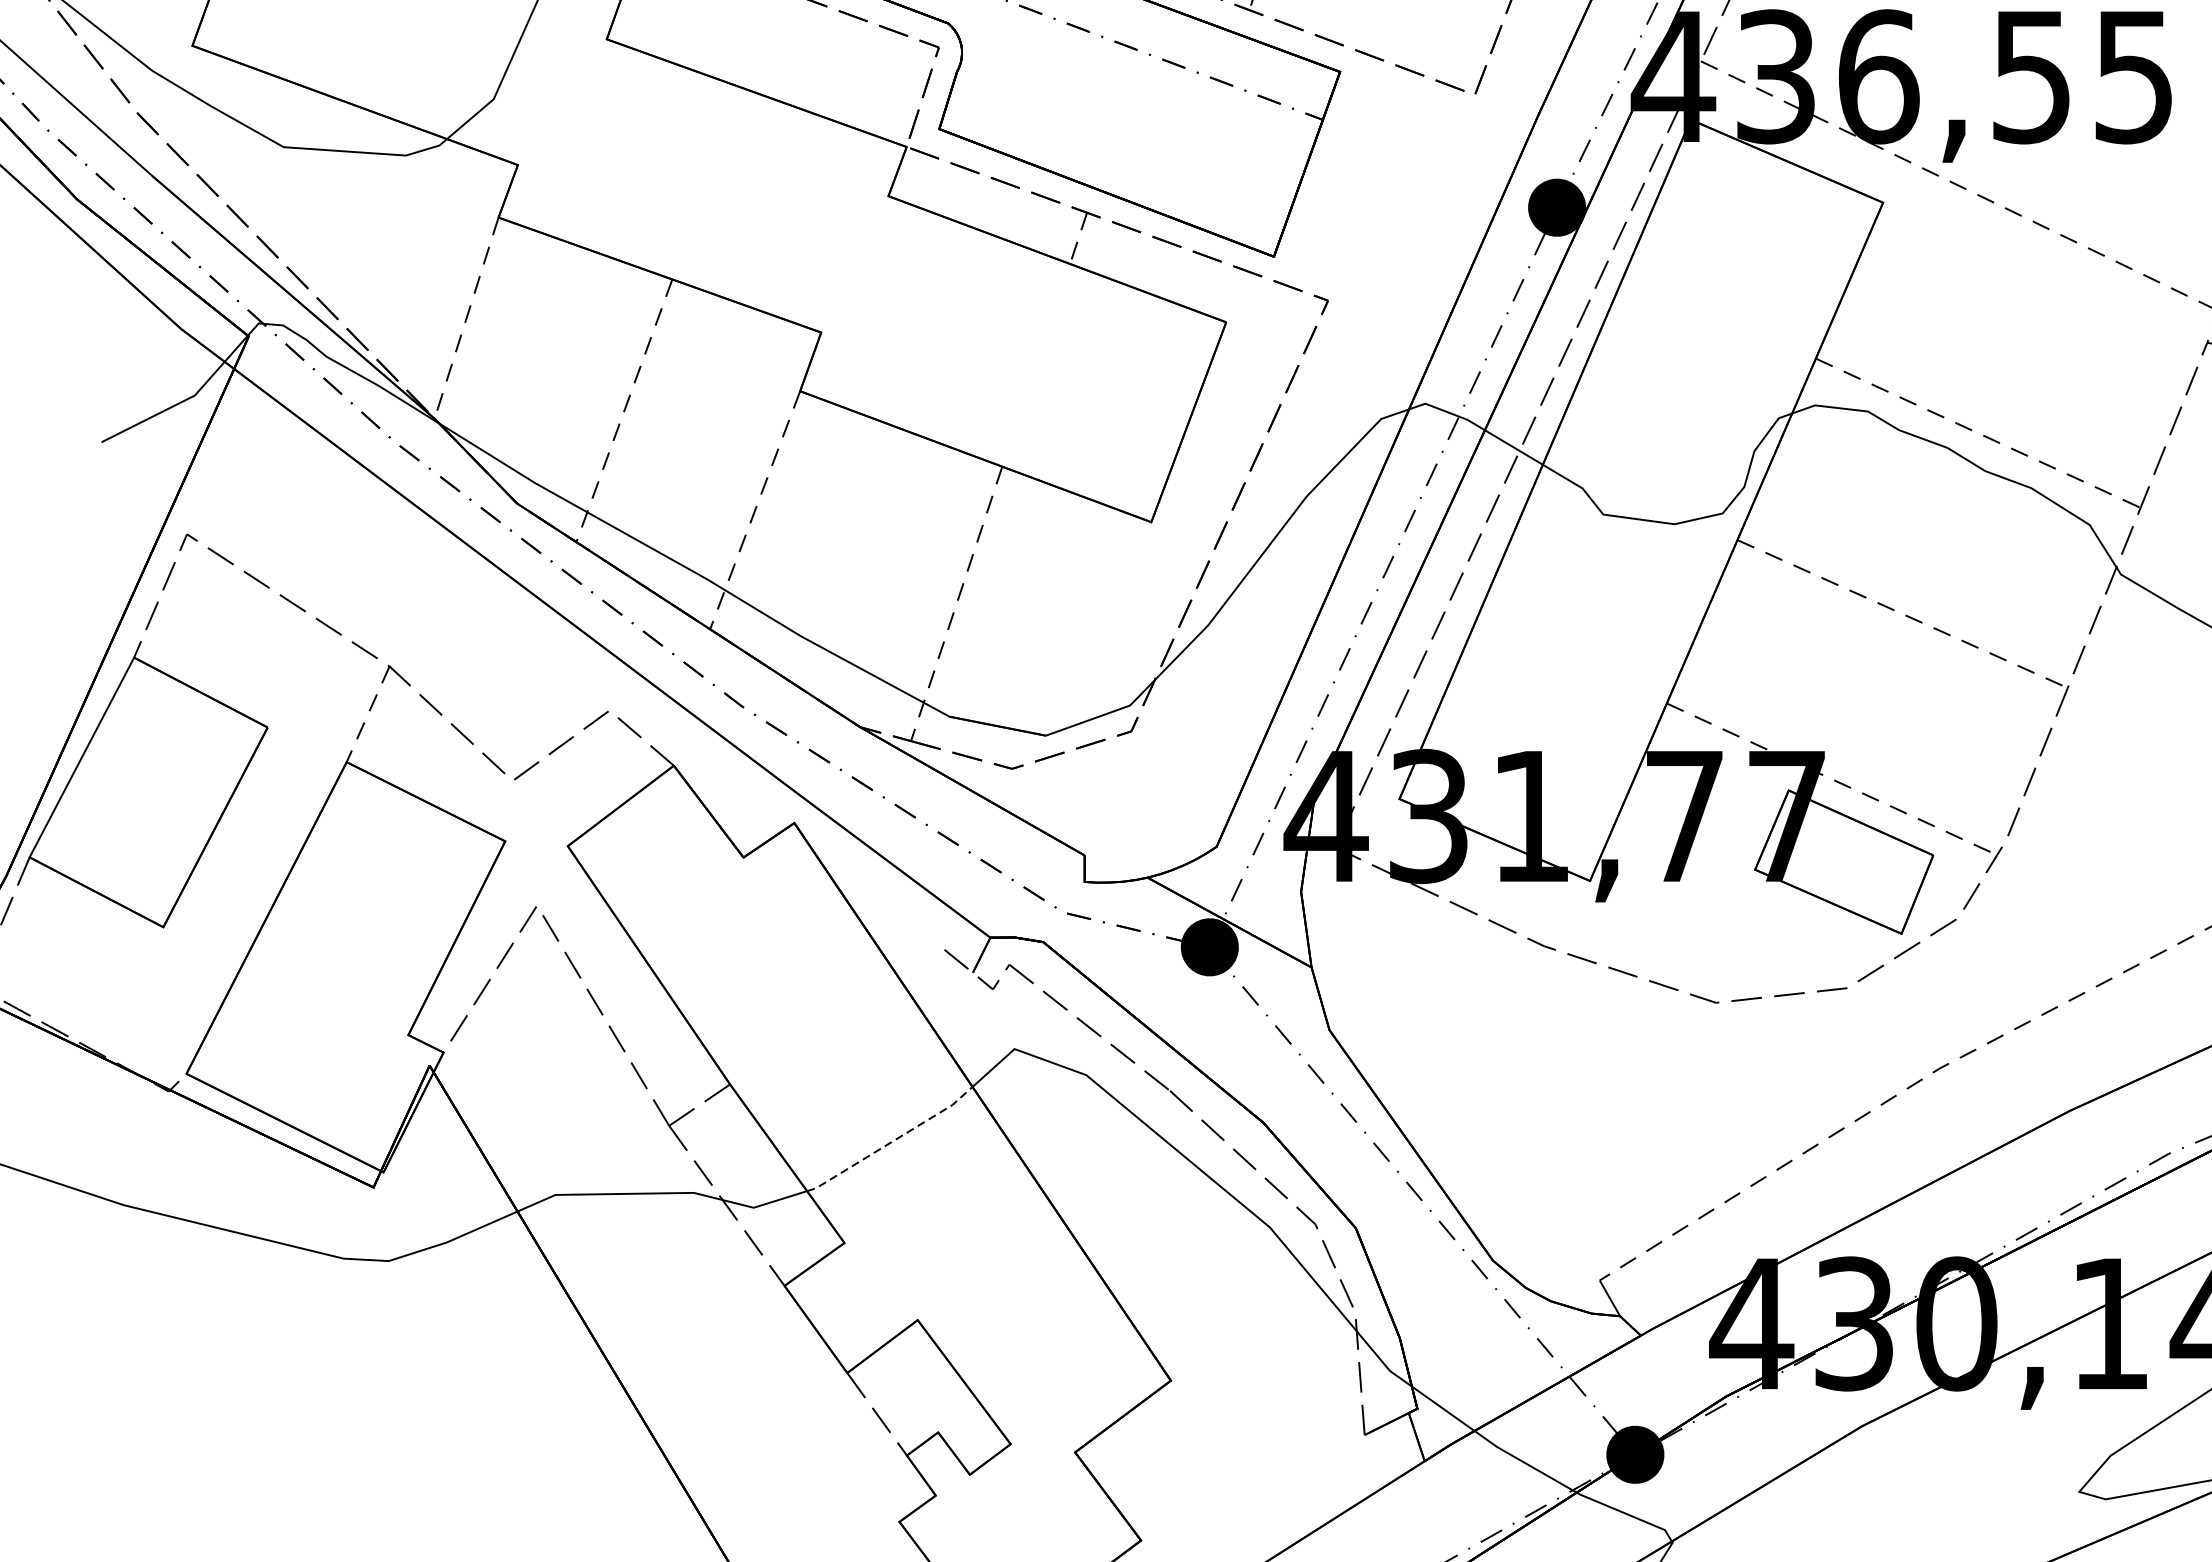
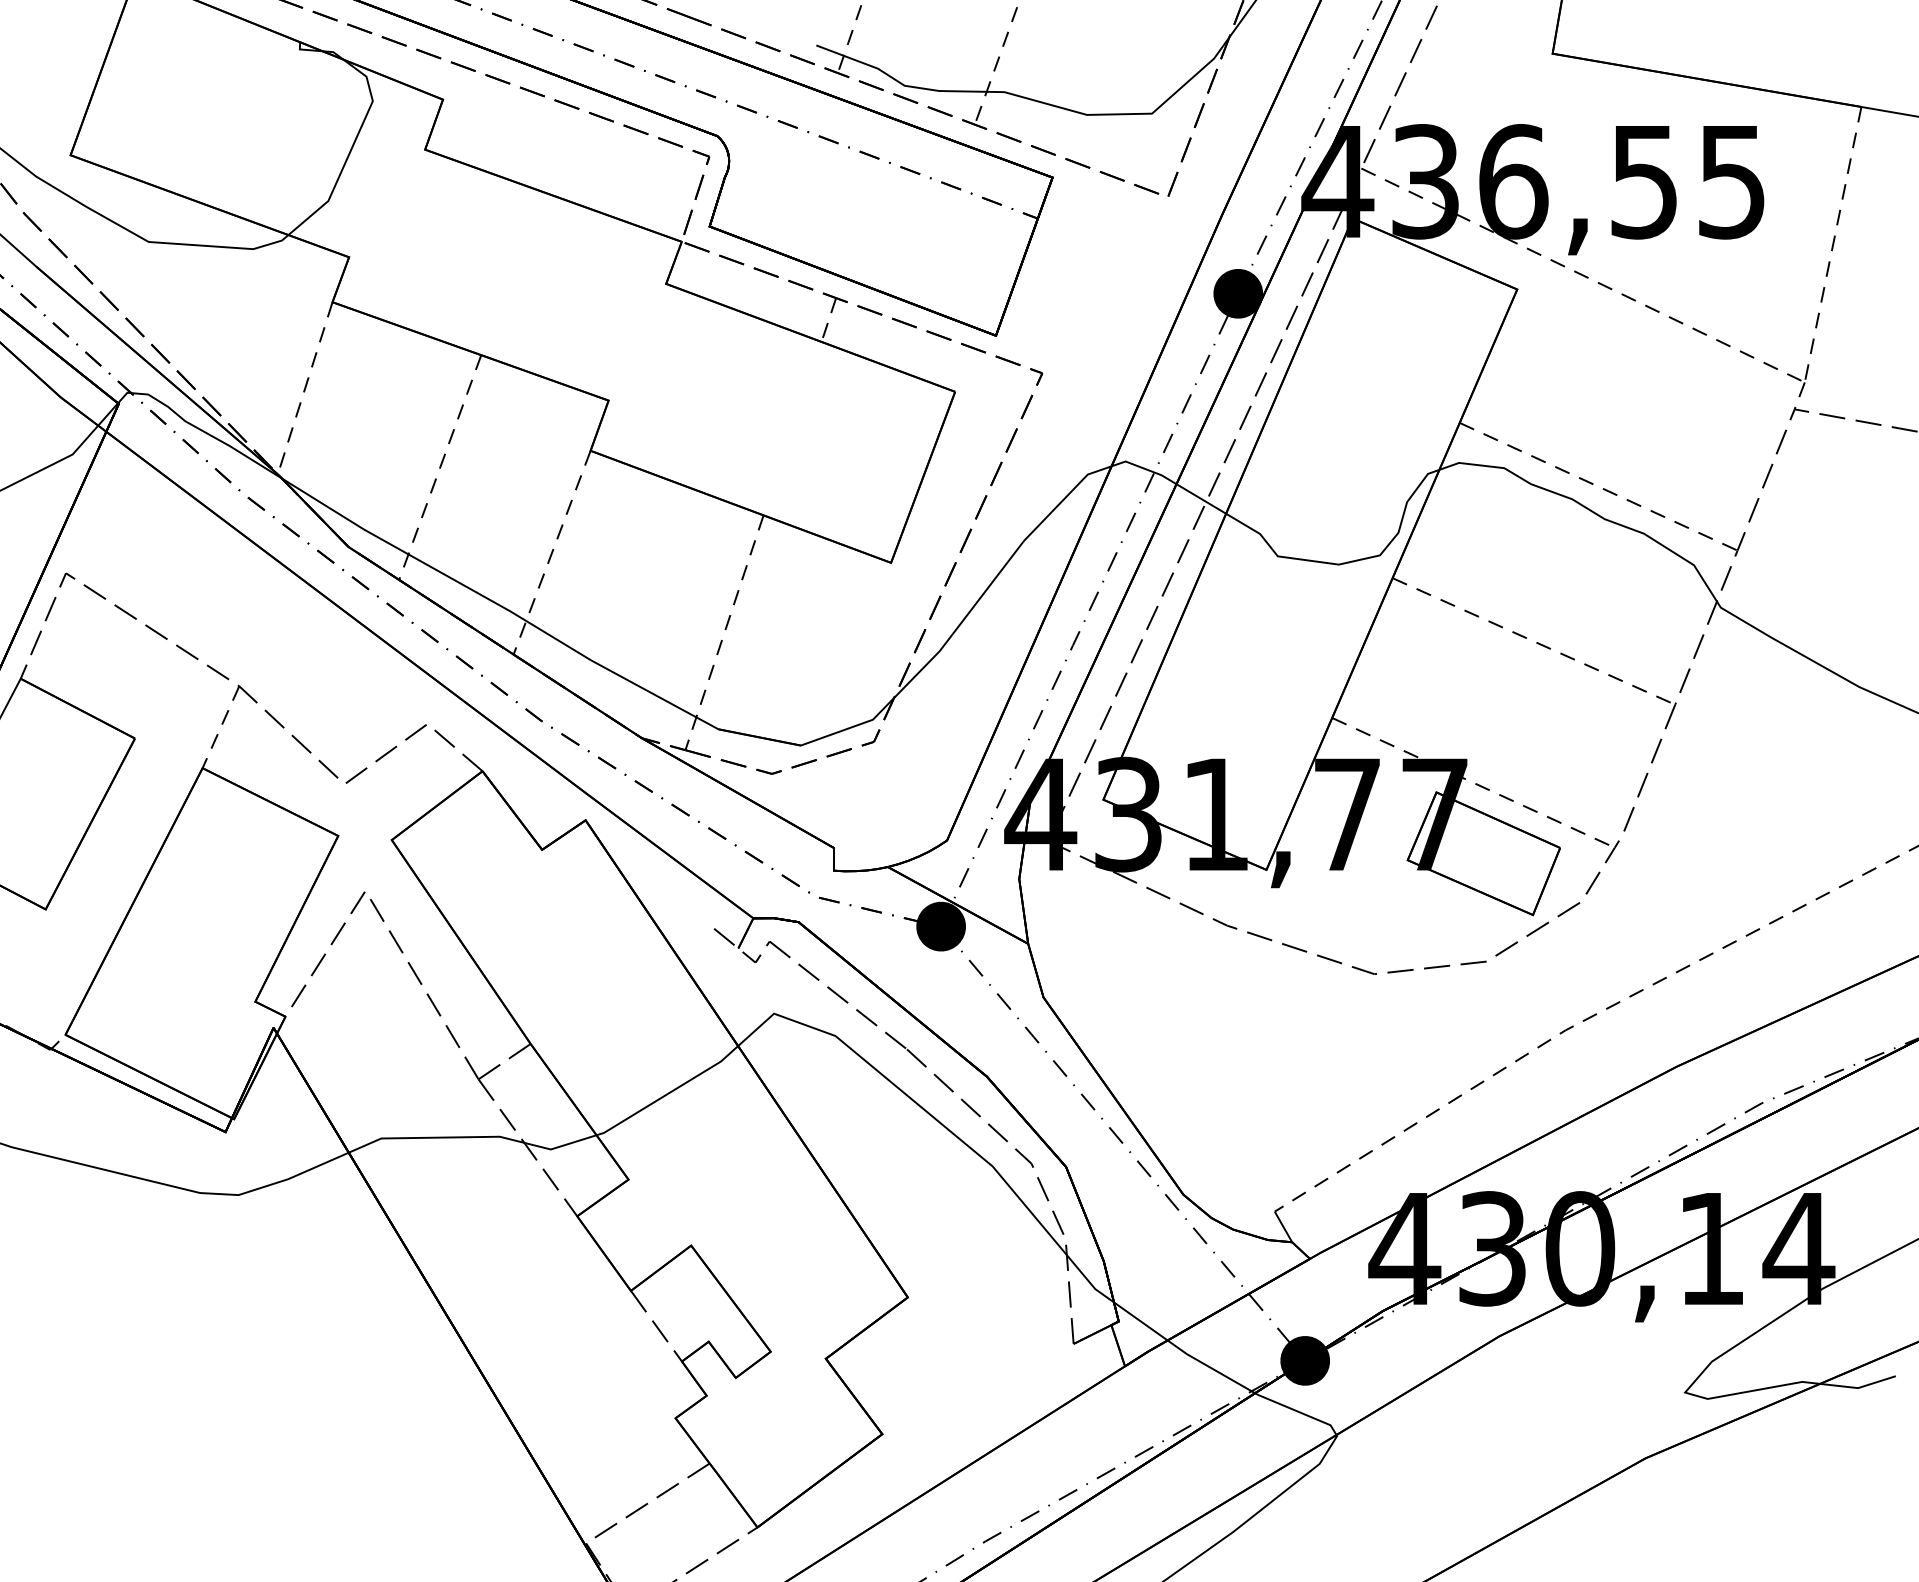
line: (892, 1142) -> (669, 1093), dashed -> solid

